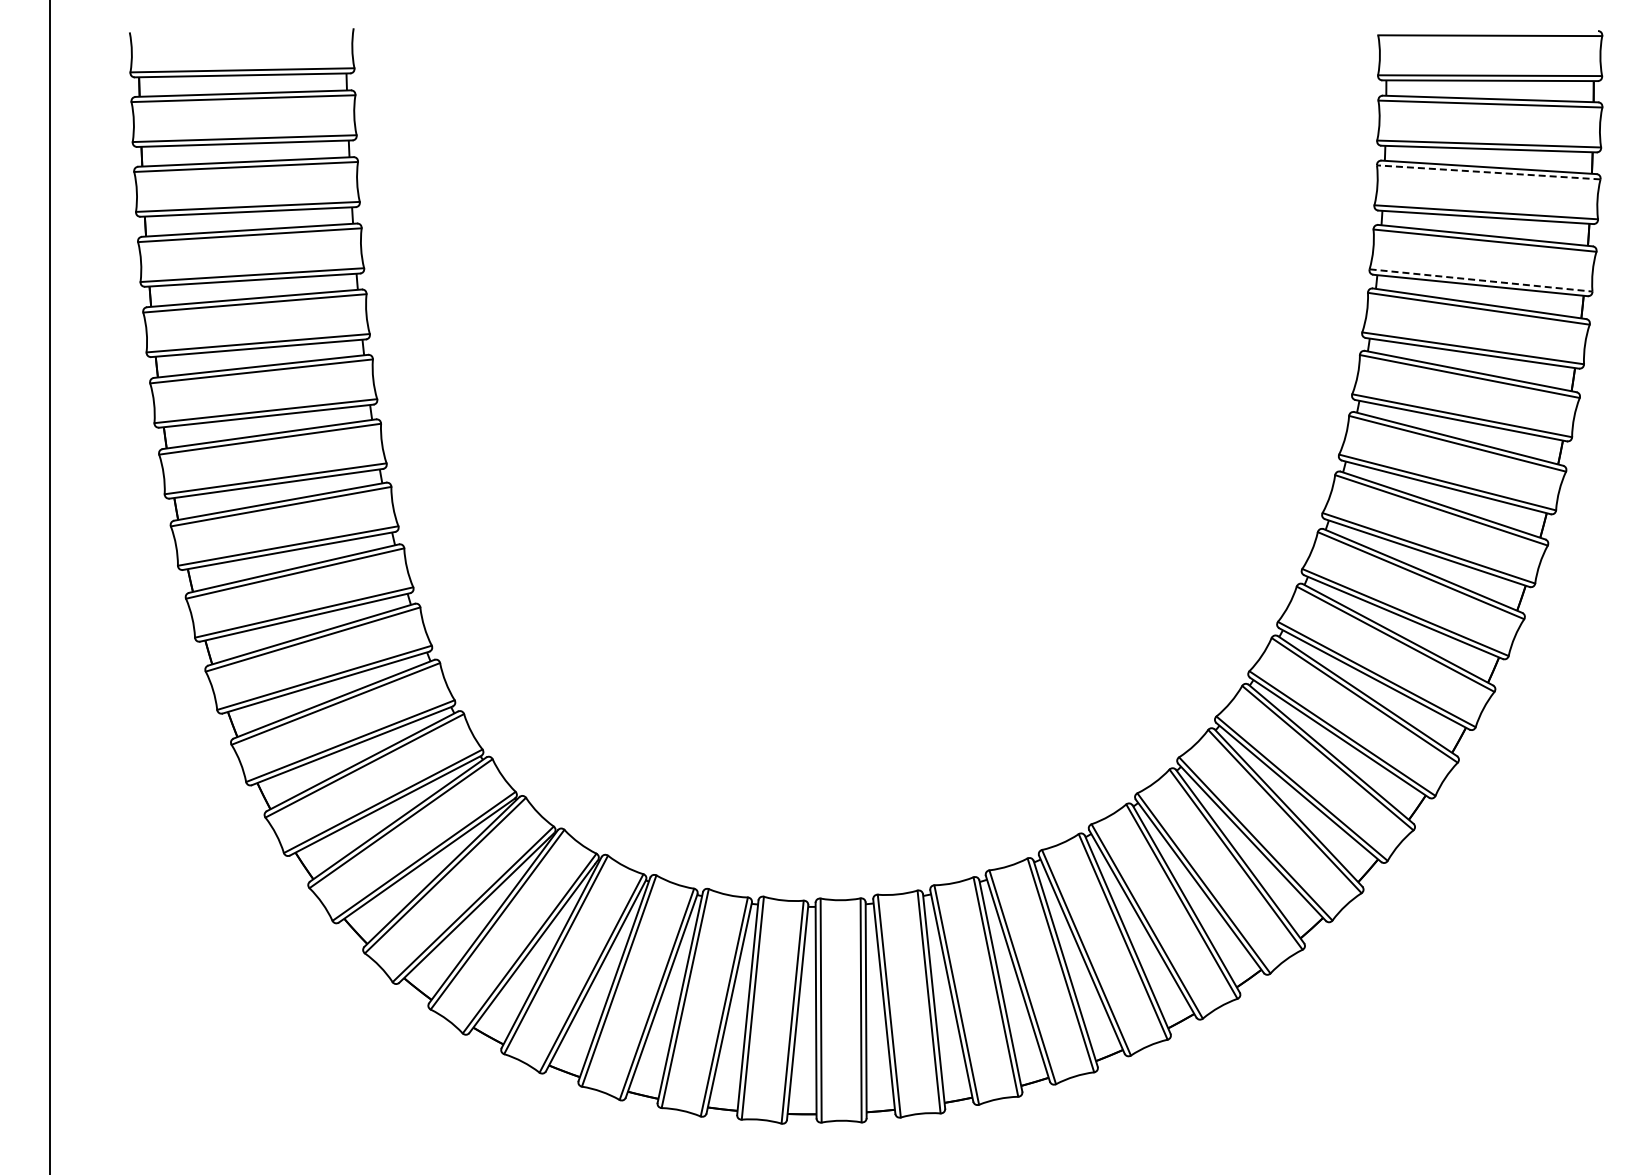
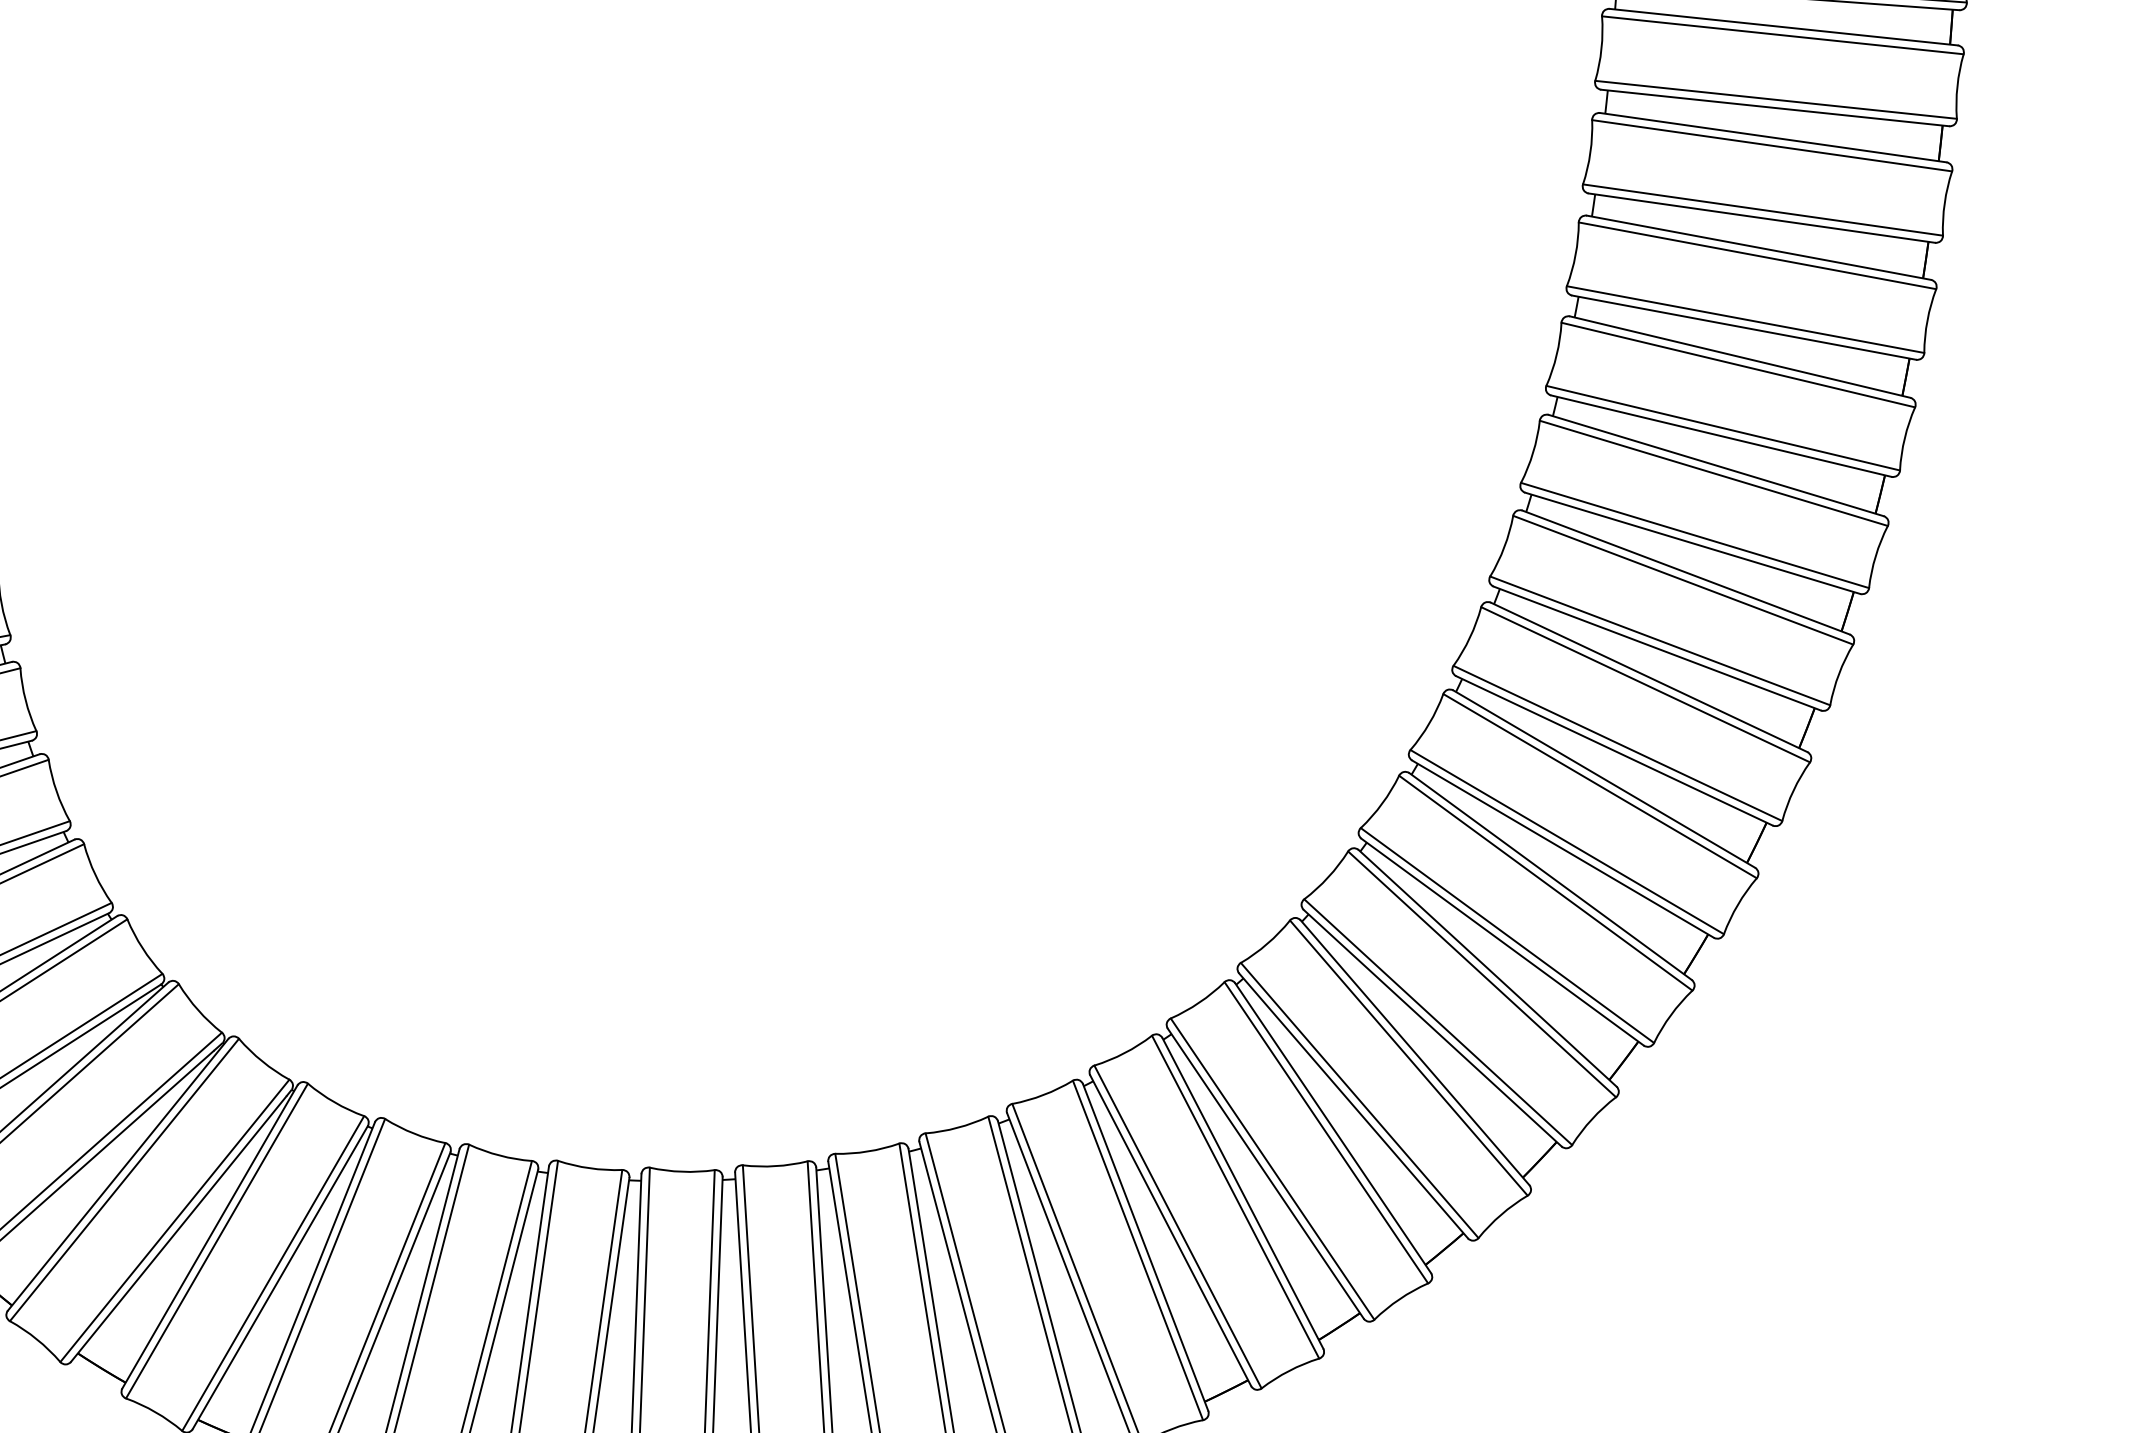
line: (1488, 172) -> (1782, 35), dashed -> solid
line: (1481, 280) -> (1763, 210), dashed -> solid

